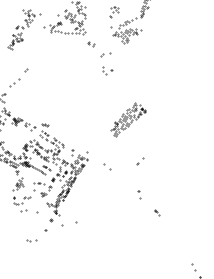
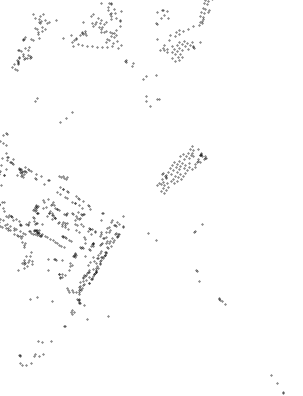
part: (14, 82) -> (66, 117), moved
part: (22, 200) -> (31, 359), moved

